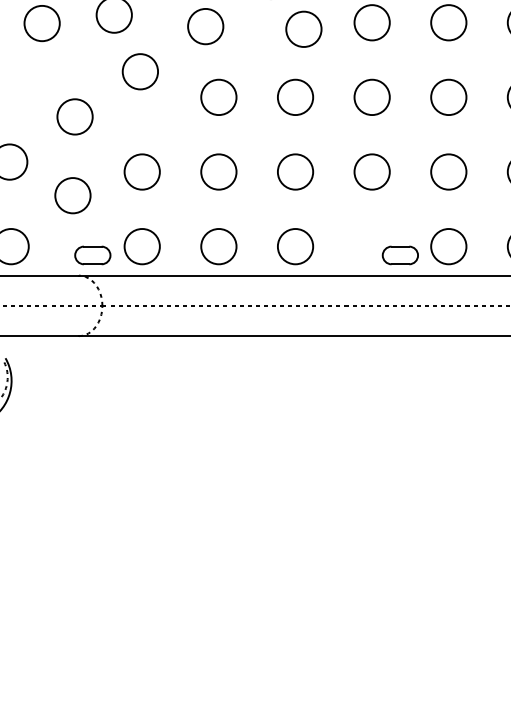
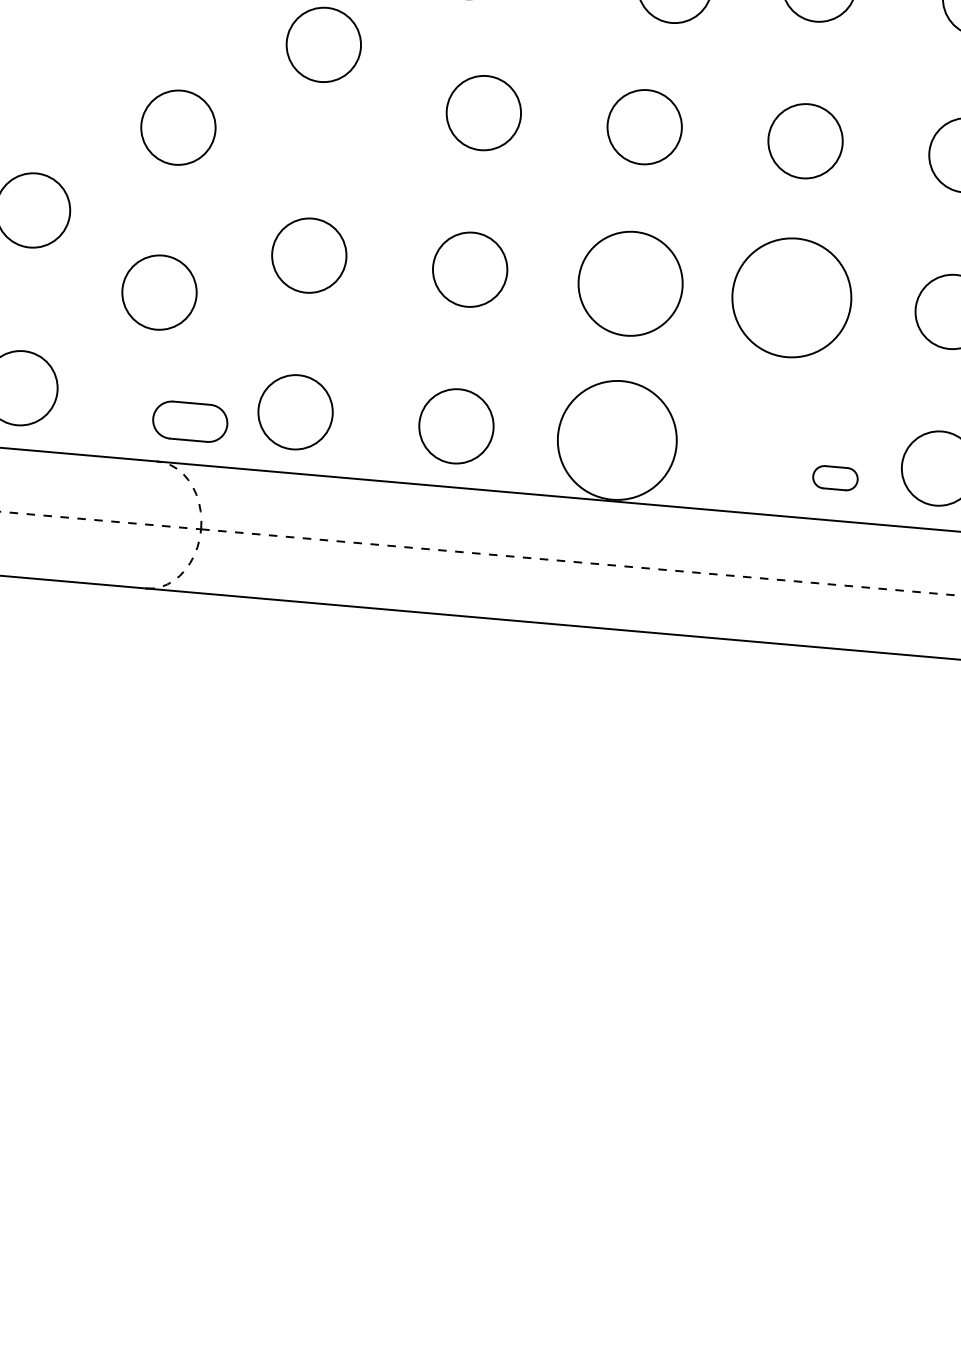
circle: (295, 171) -> (631, 282), size x1.4
circle: (371, 171) -> (790, 296), size x1.6
circle: (295, 246) -> (617, 440), size x1.6
part: (399, 255) -> (833, 478), size x0.6

